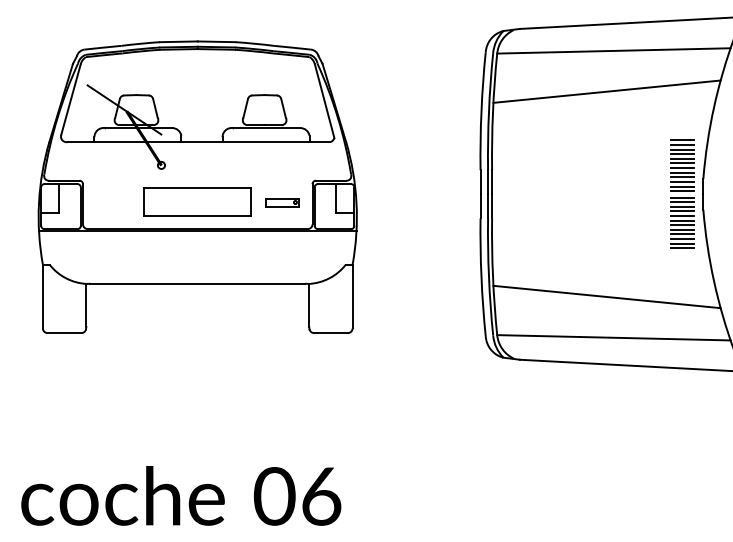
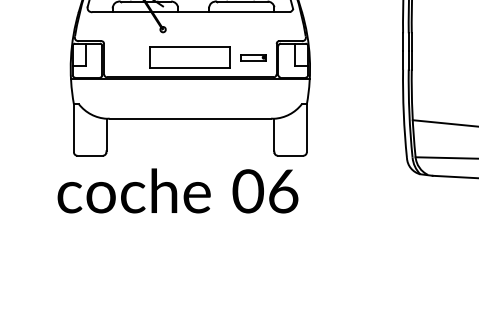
text: (181, 495) -> (178, 190), moved

